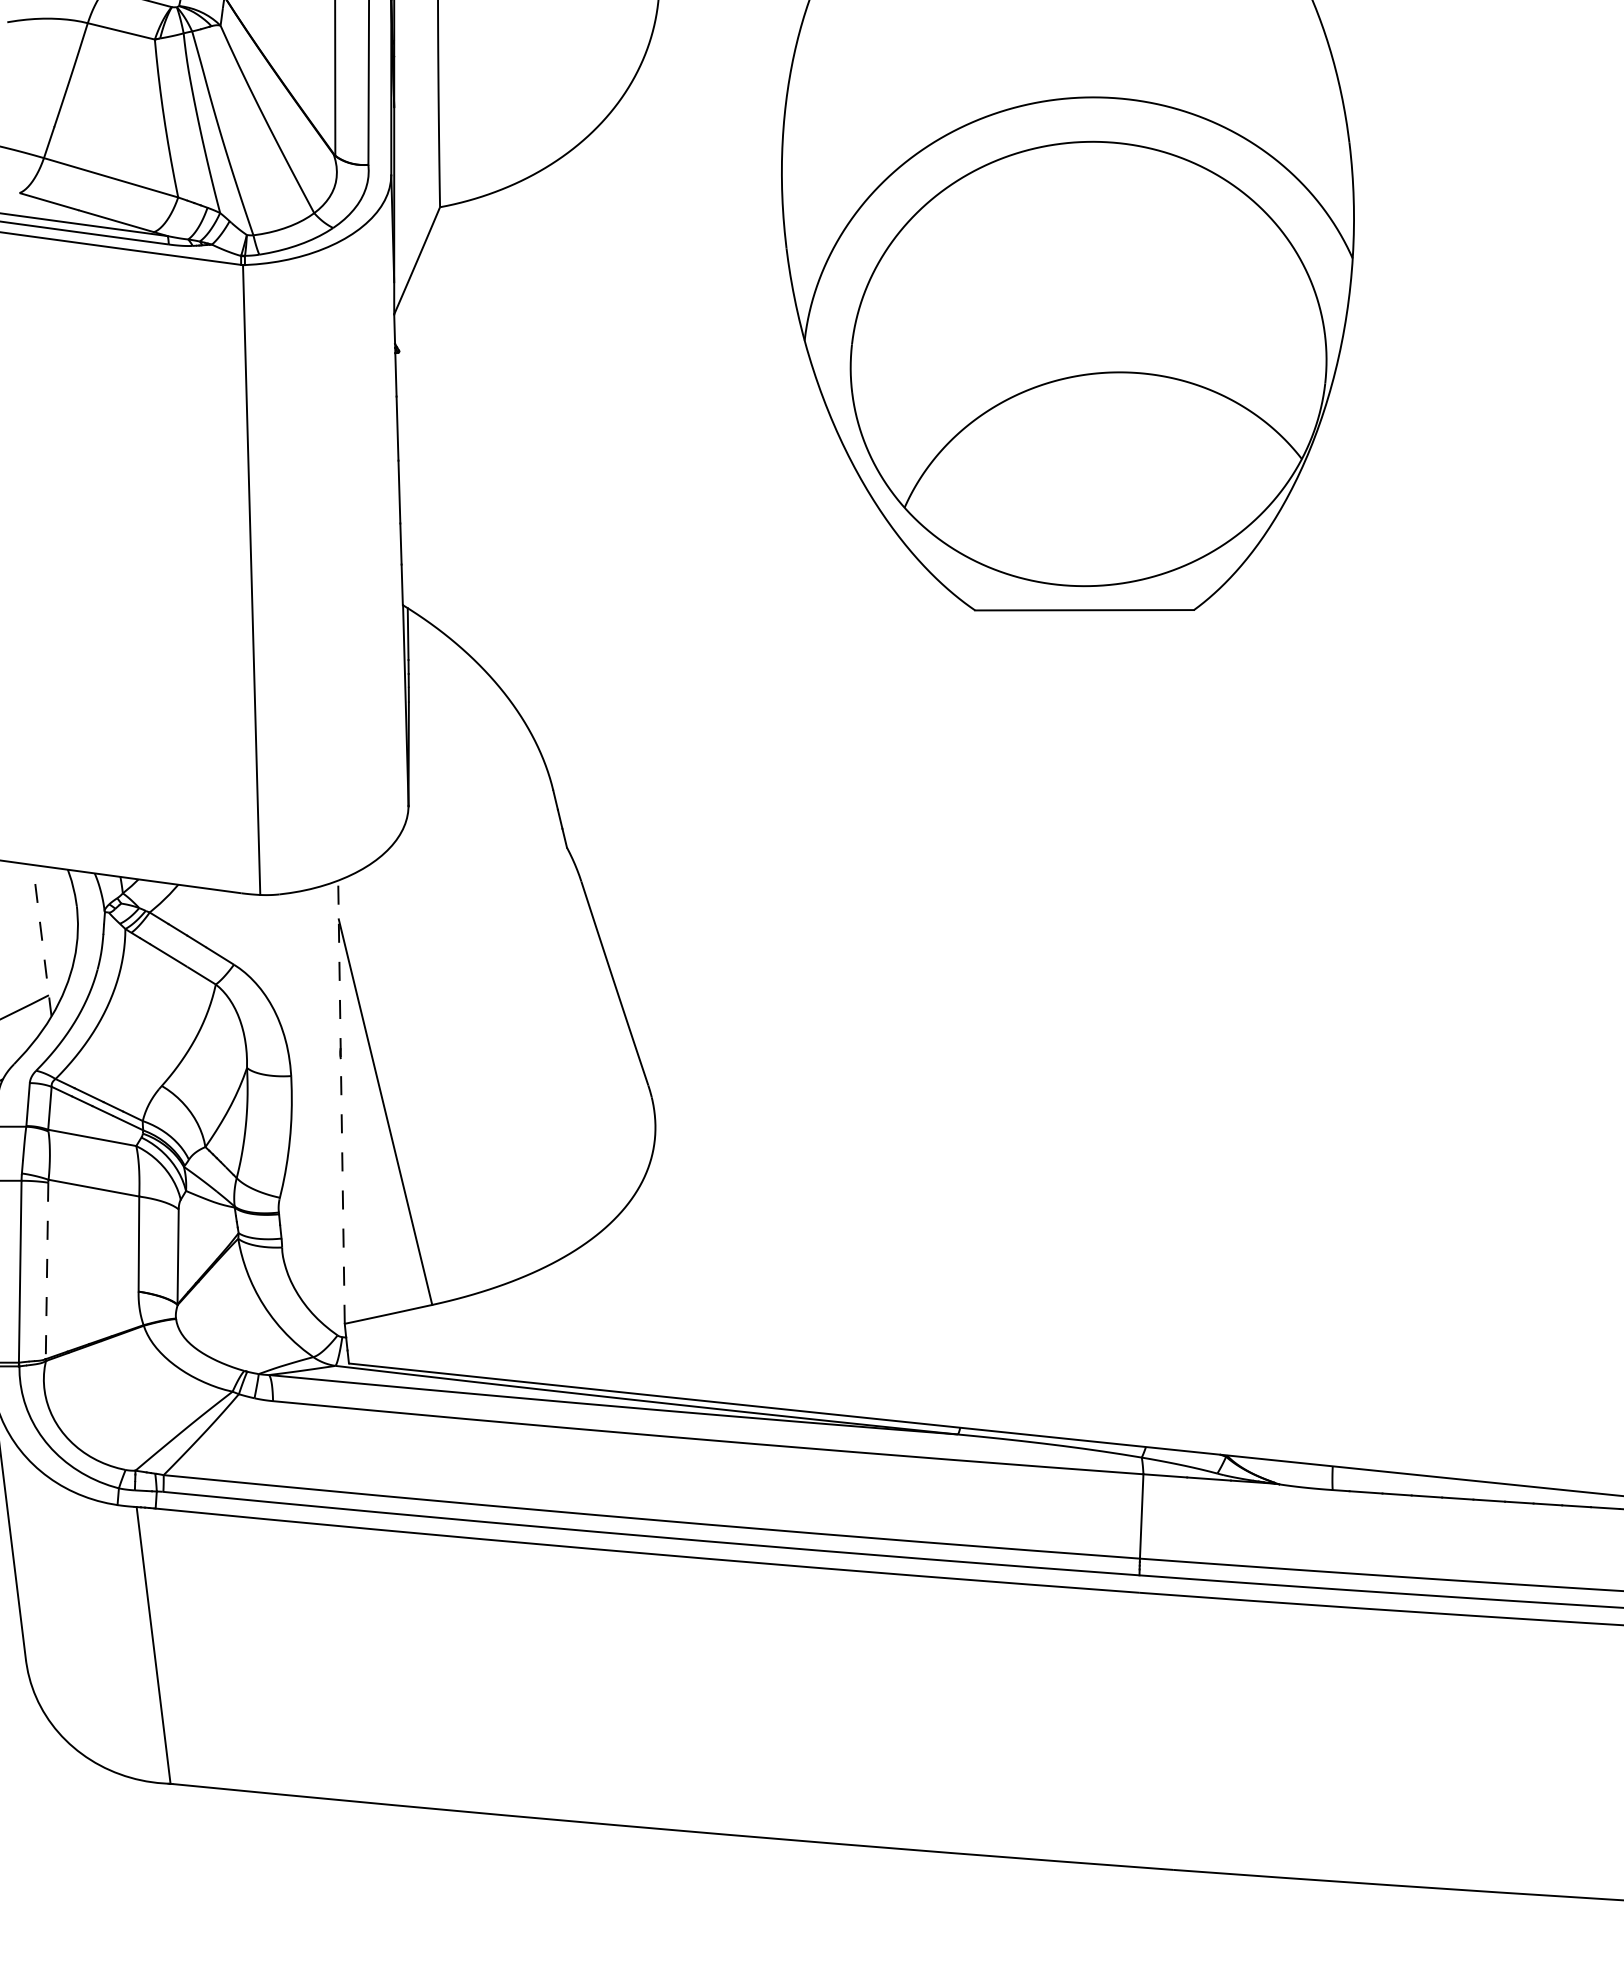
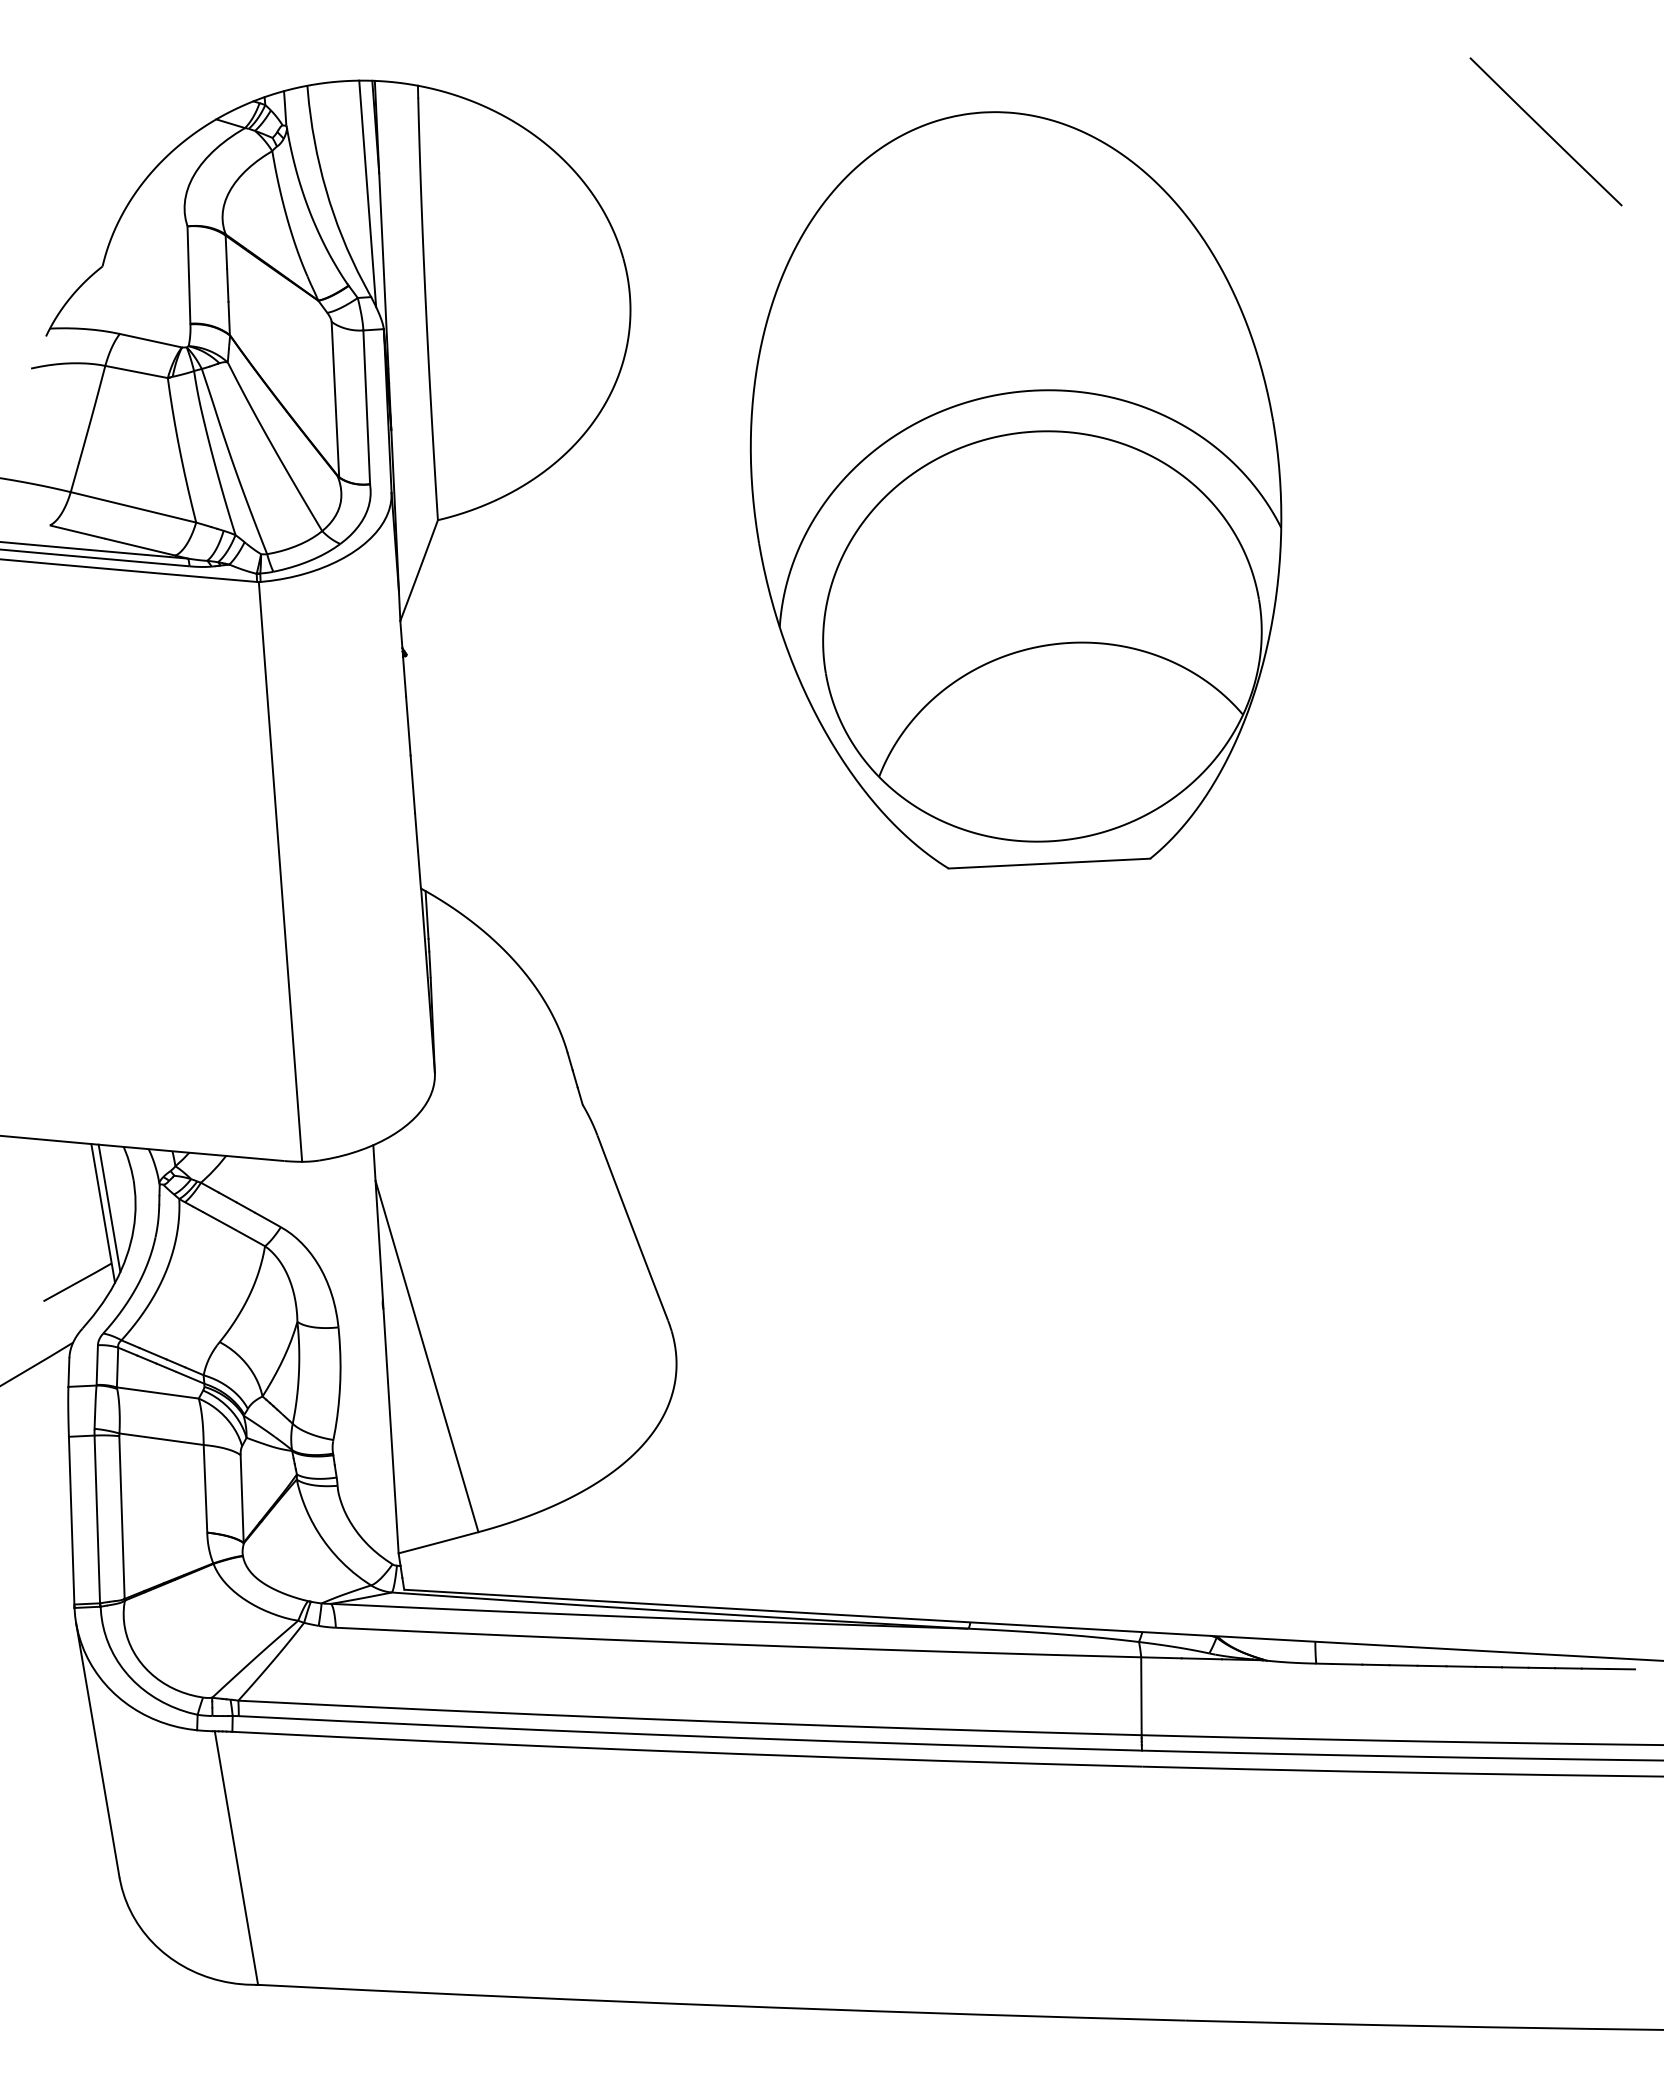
line: (49, 934) -> (109, 1207), added
line: (42, 939) -> (103, 1212), dashed -> solid
line: (341, 1101) -> (385, 1348), dashed -> solid
line: (47, 1271) -> (122, 1518), dashed -> solid

